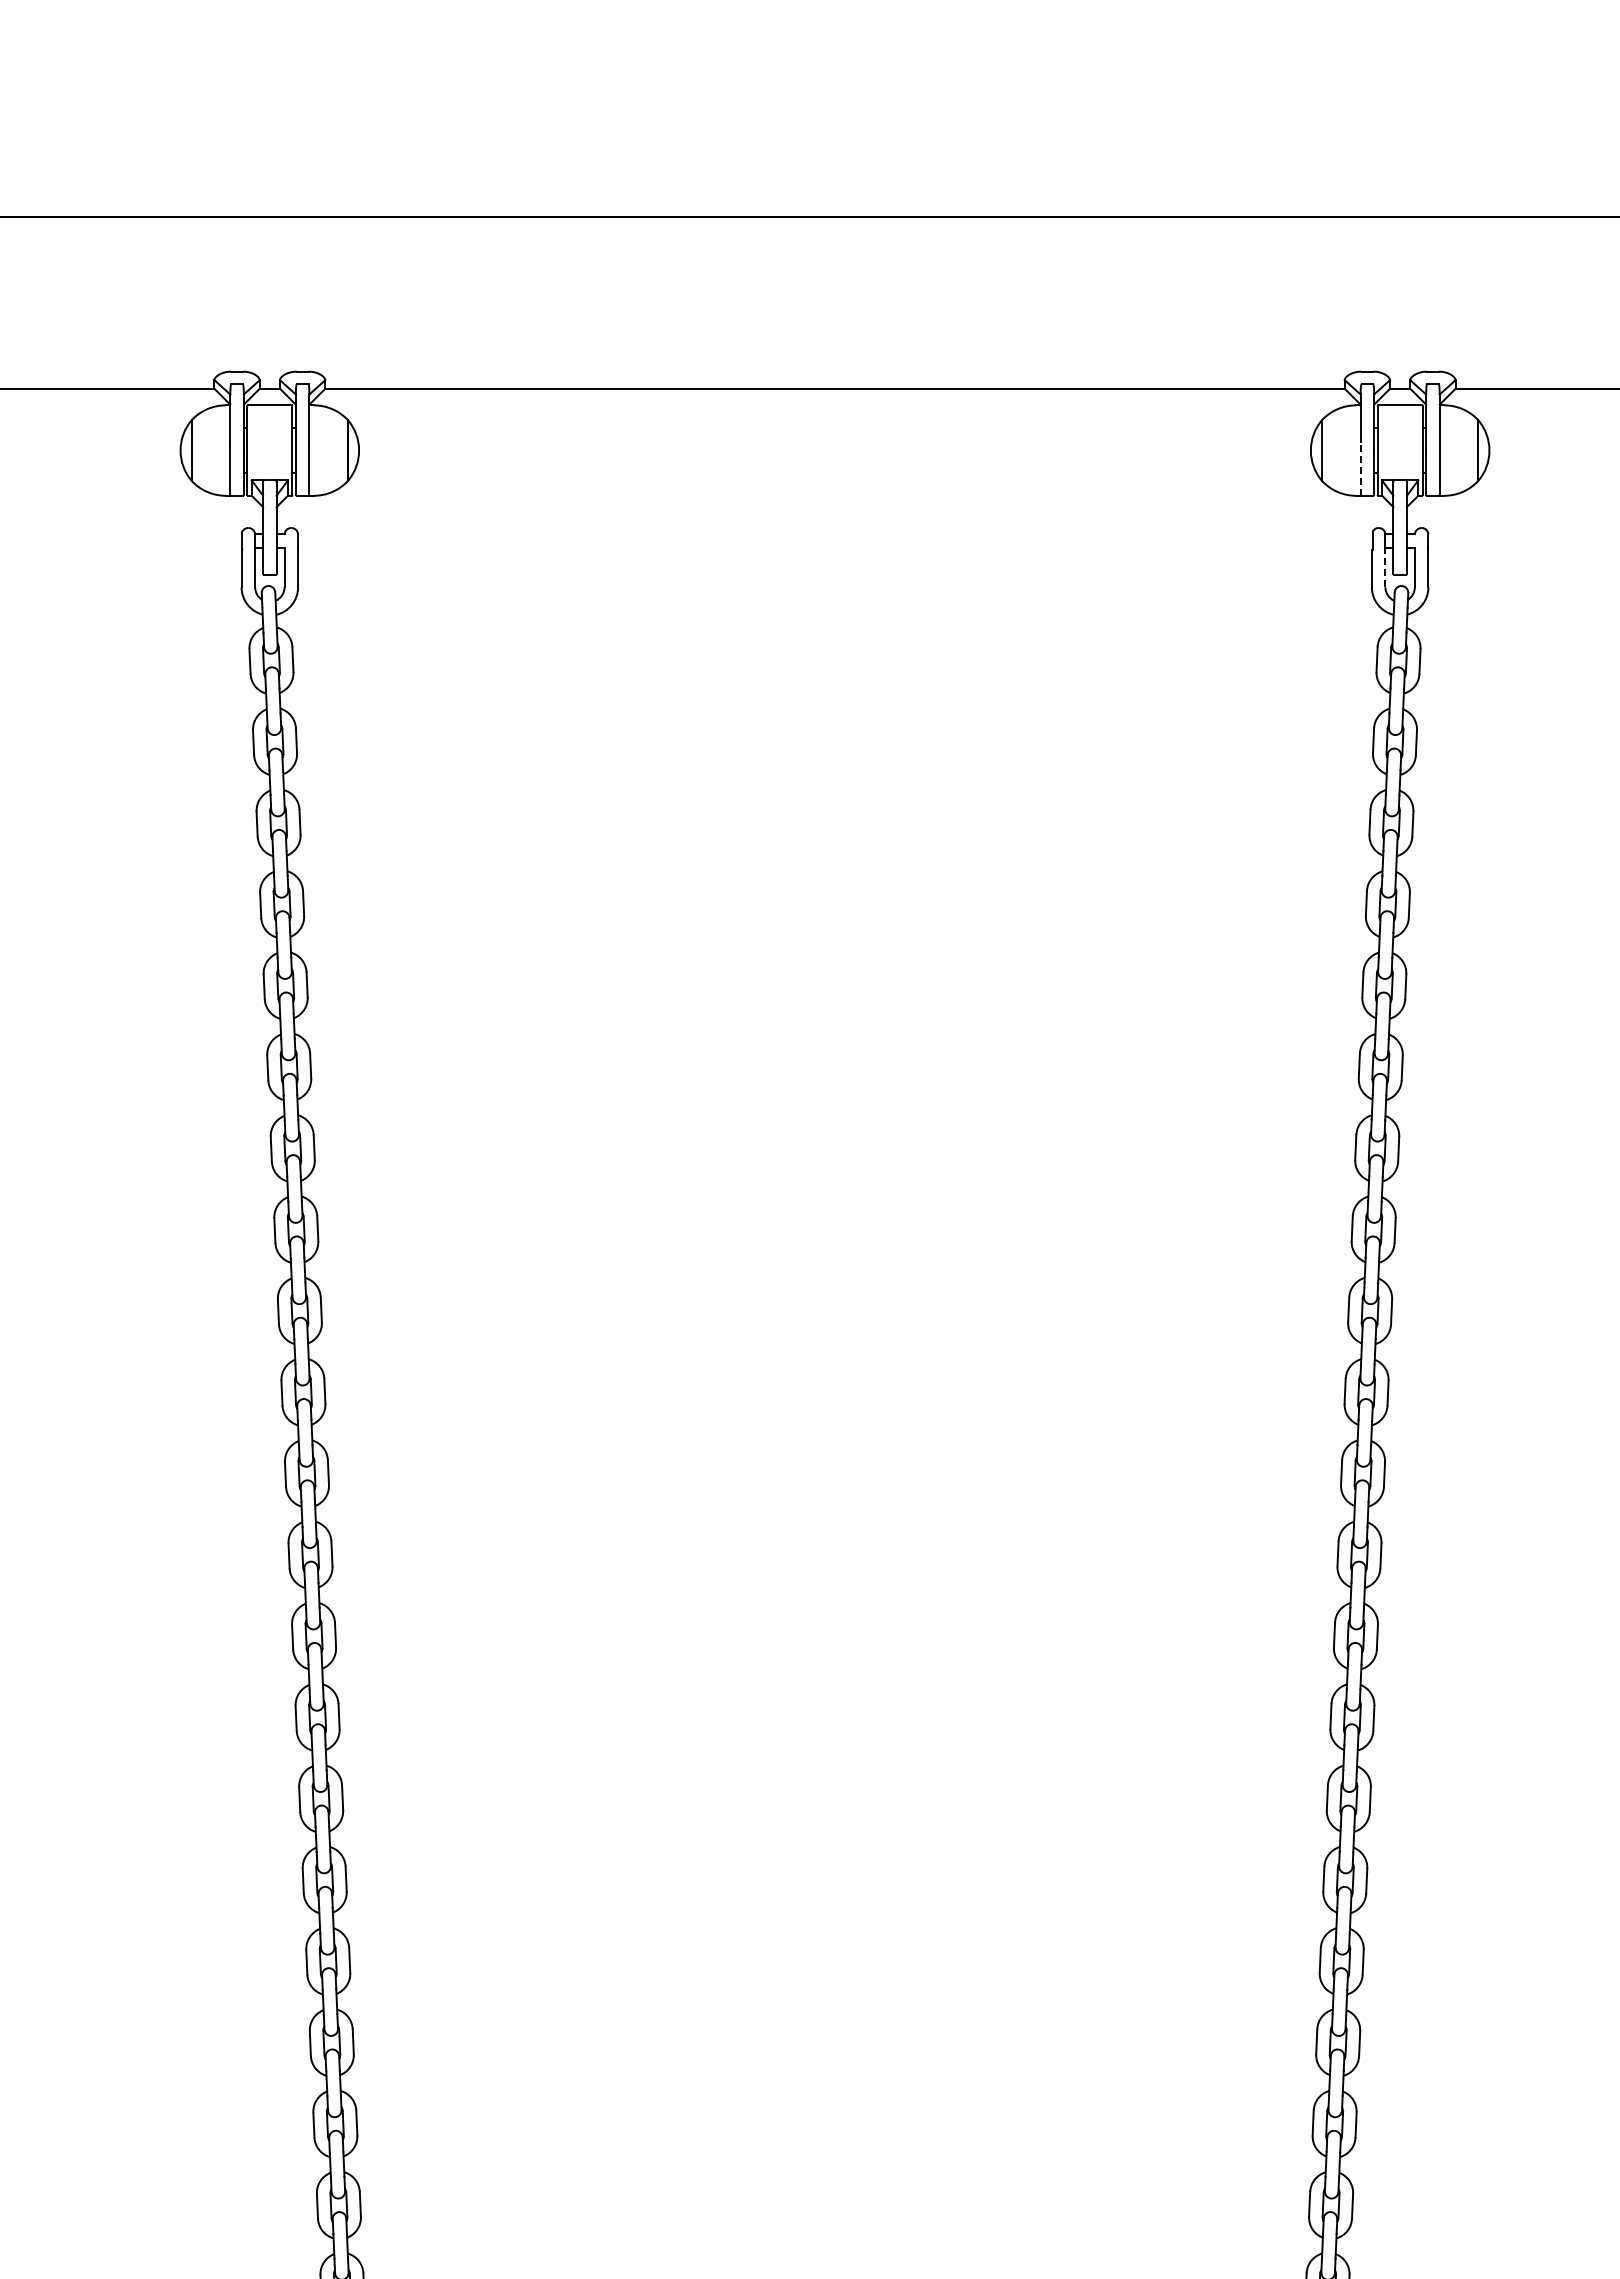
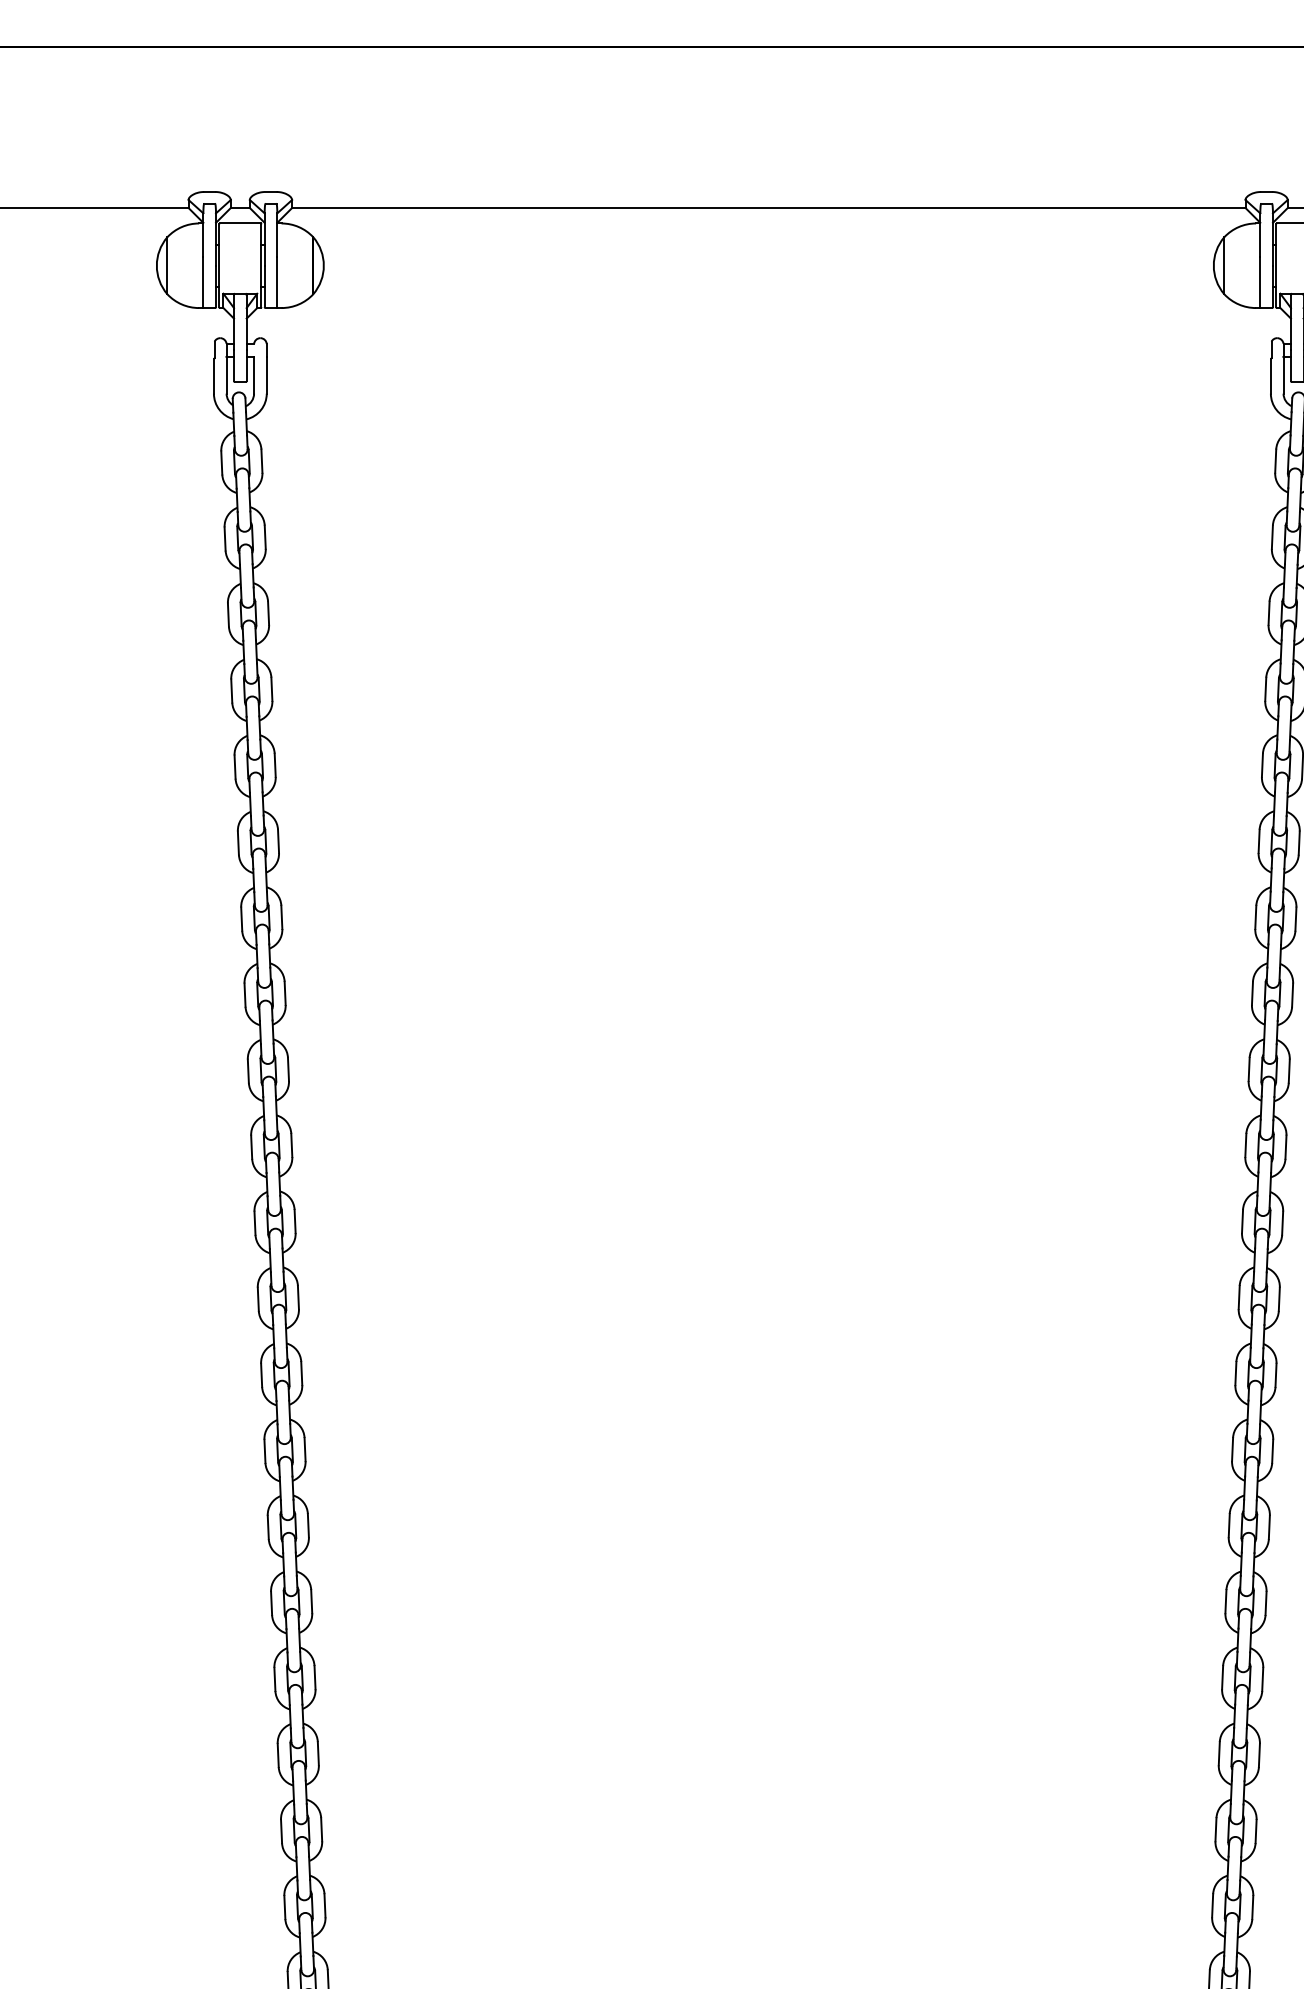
line: (1360, 468) -> (1260, 282), dashed -> solid
line: (1385, 567) -> (1283, 375), dashed -> solid

